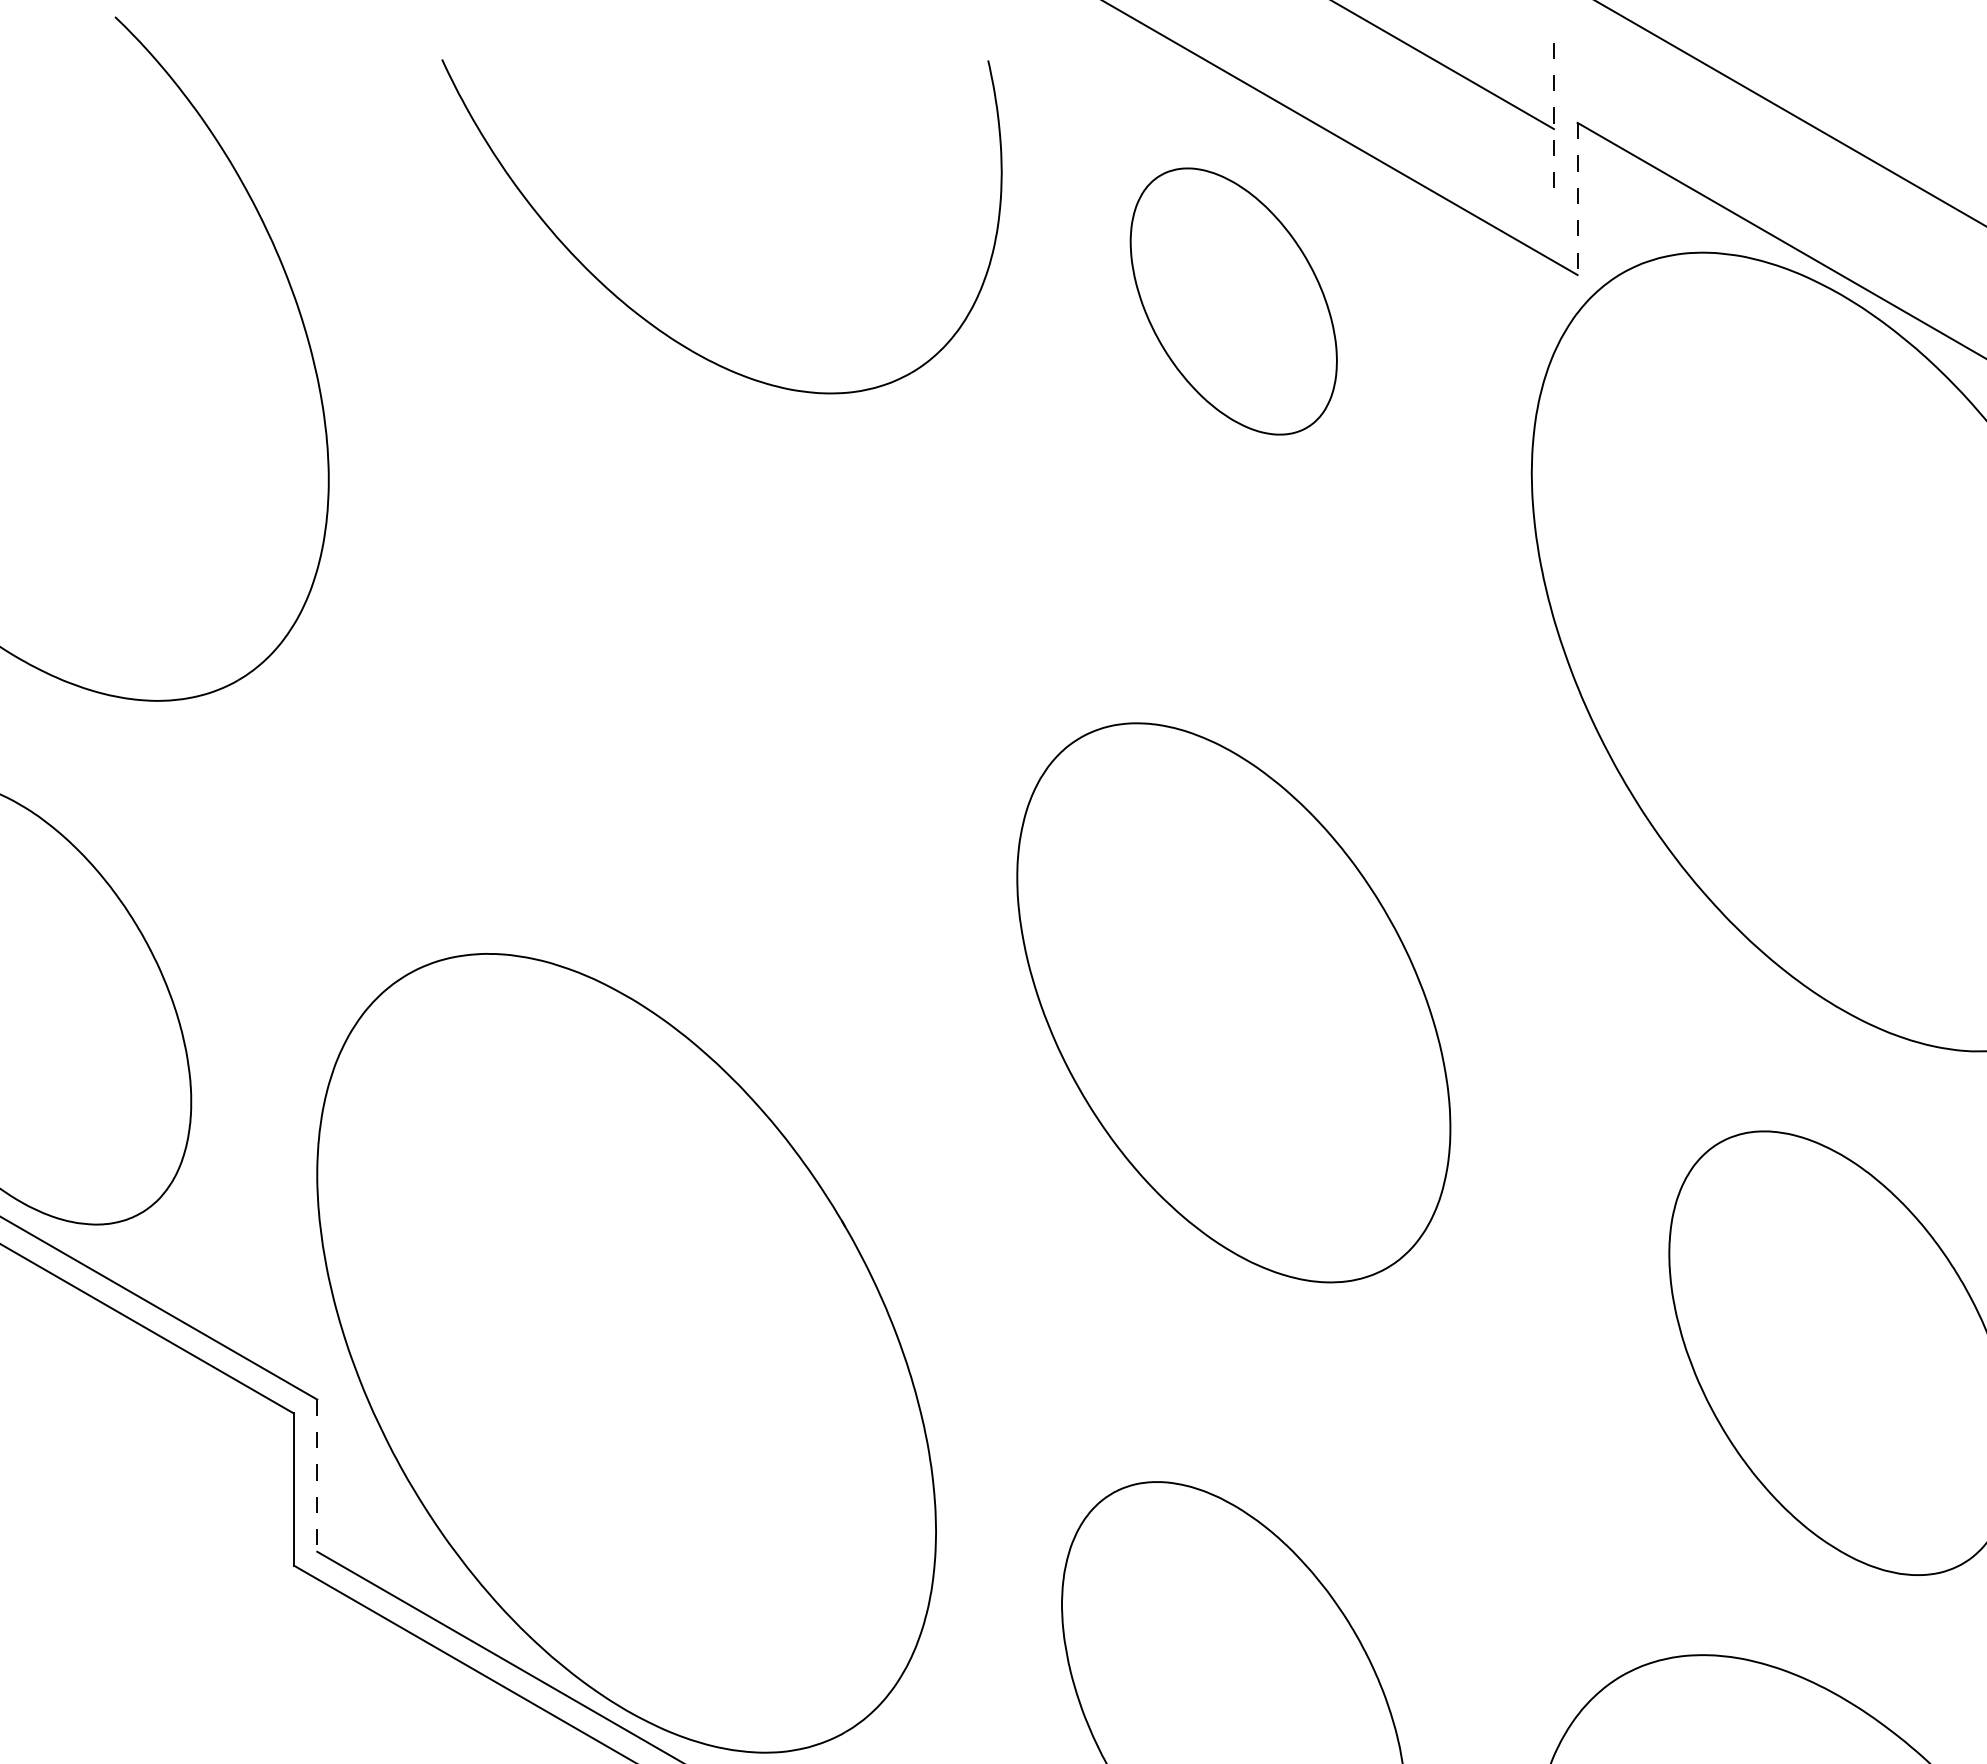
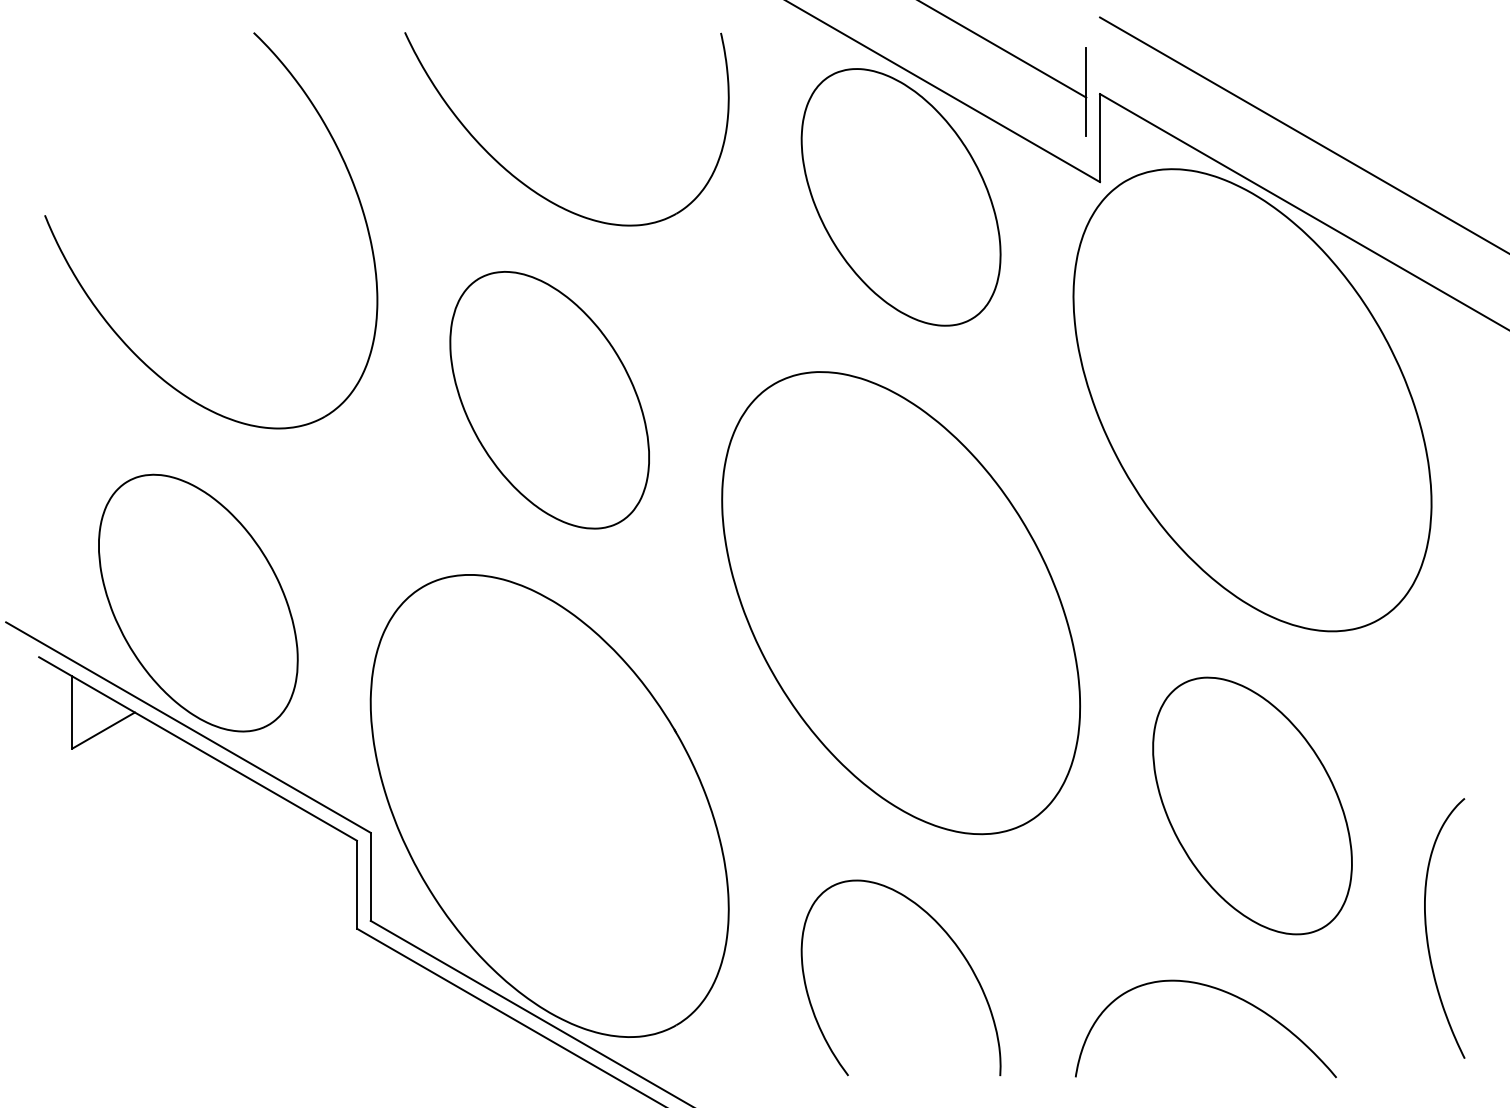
line: (1554, 118) -> (1086, 91), dashed -> solid
line: (1578, 199) -> (1100, 138), dashed -> solid
part: (1232, 301) -> (900, 197), size x1.67
part: (652, 322) -> (526, 184), moved
part: (626, 652) -> (549, 400), added
part: (1232, 1003) -> (900, 603), size x1.43
line: (316, 1476) -> (370, 877), dashed -> solid

